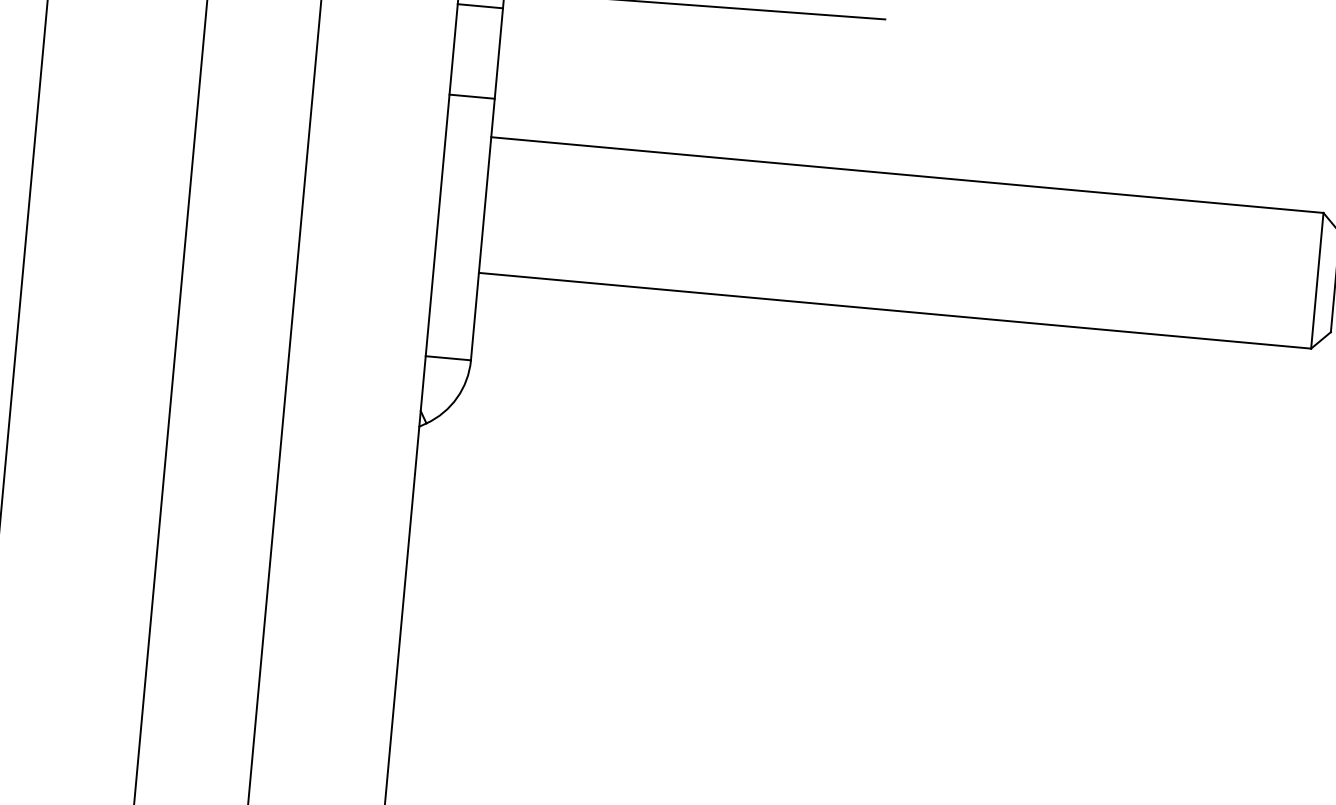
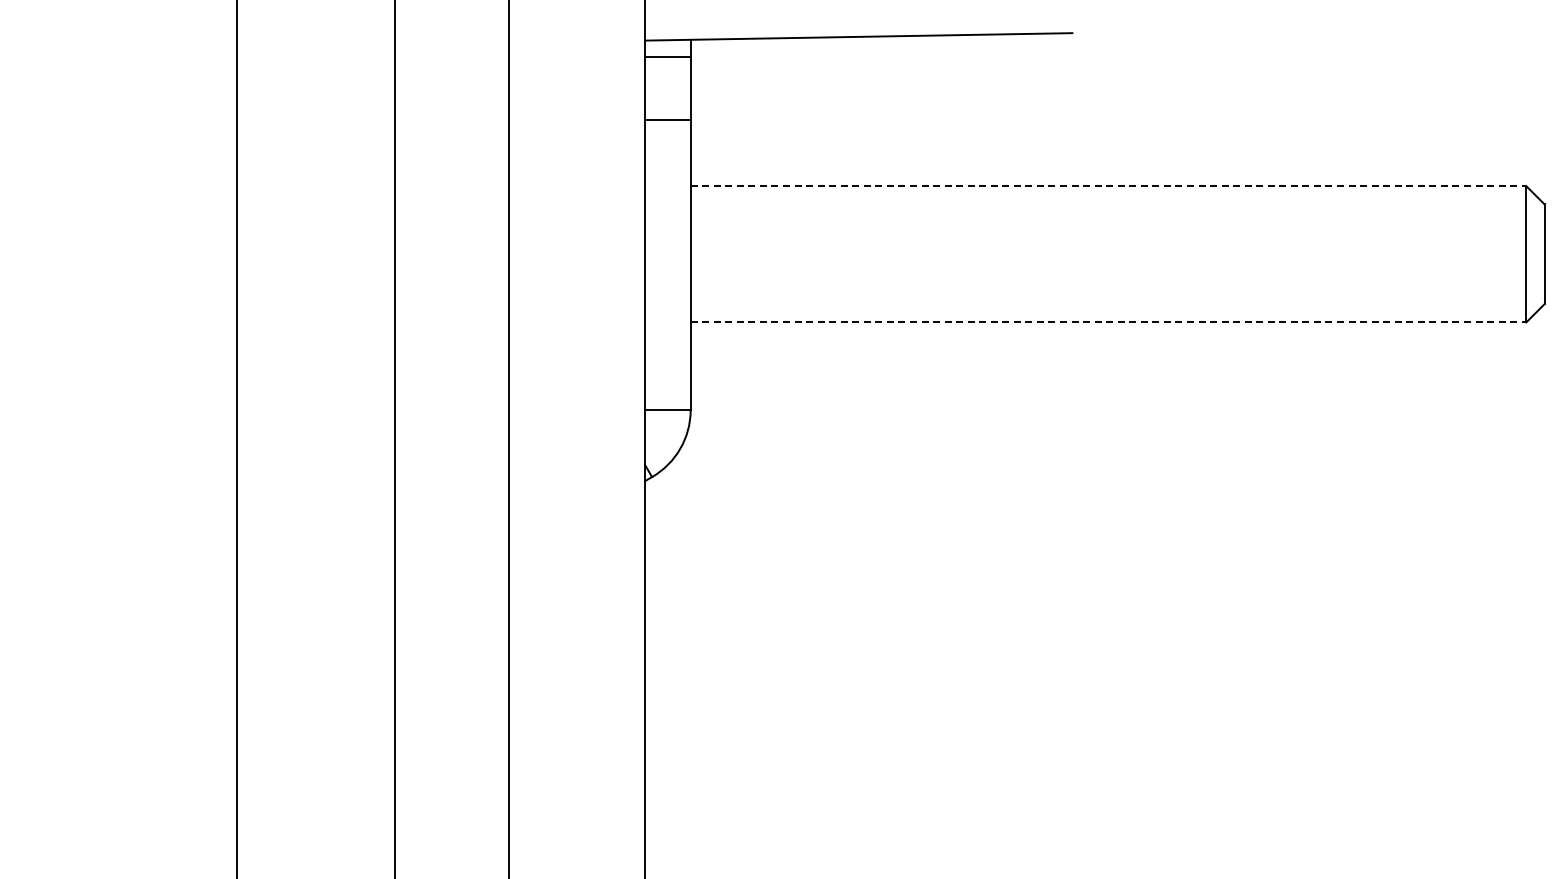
line: (471, 96) -> (667, 119), moved
line: (907, 175) -> (1108, 186), solid -> dashed
line: (895, 310) -> (1108, 322), solid -> dashed

